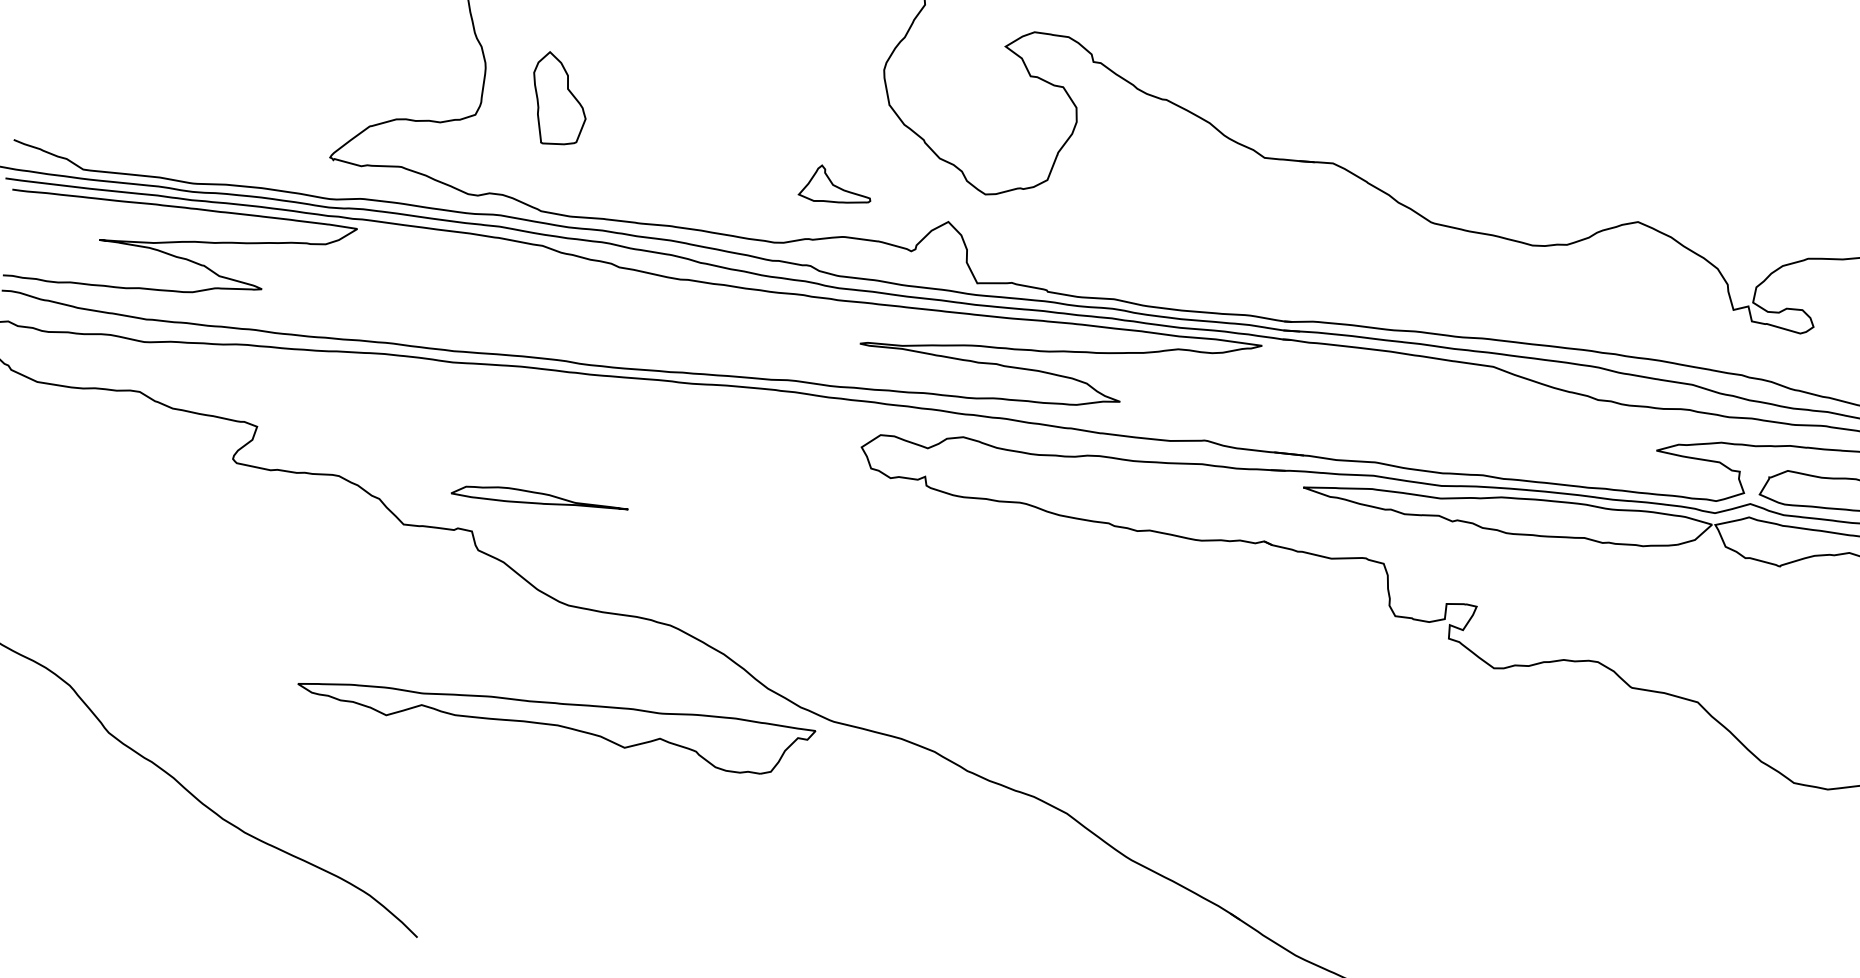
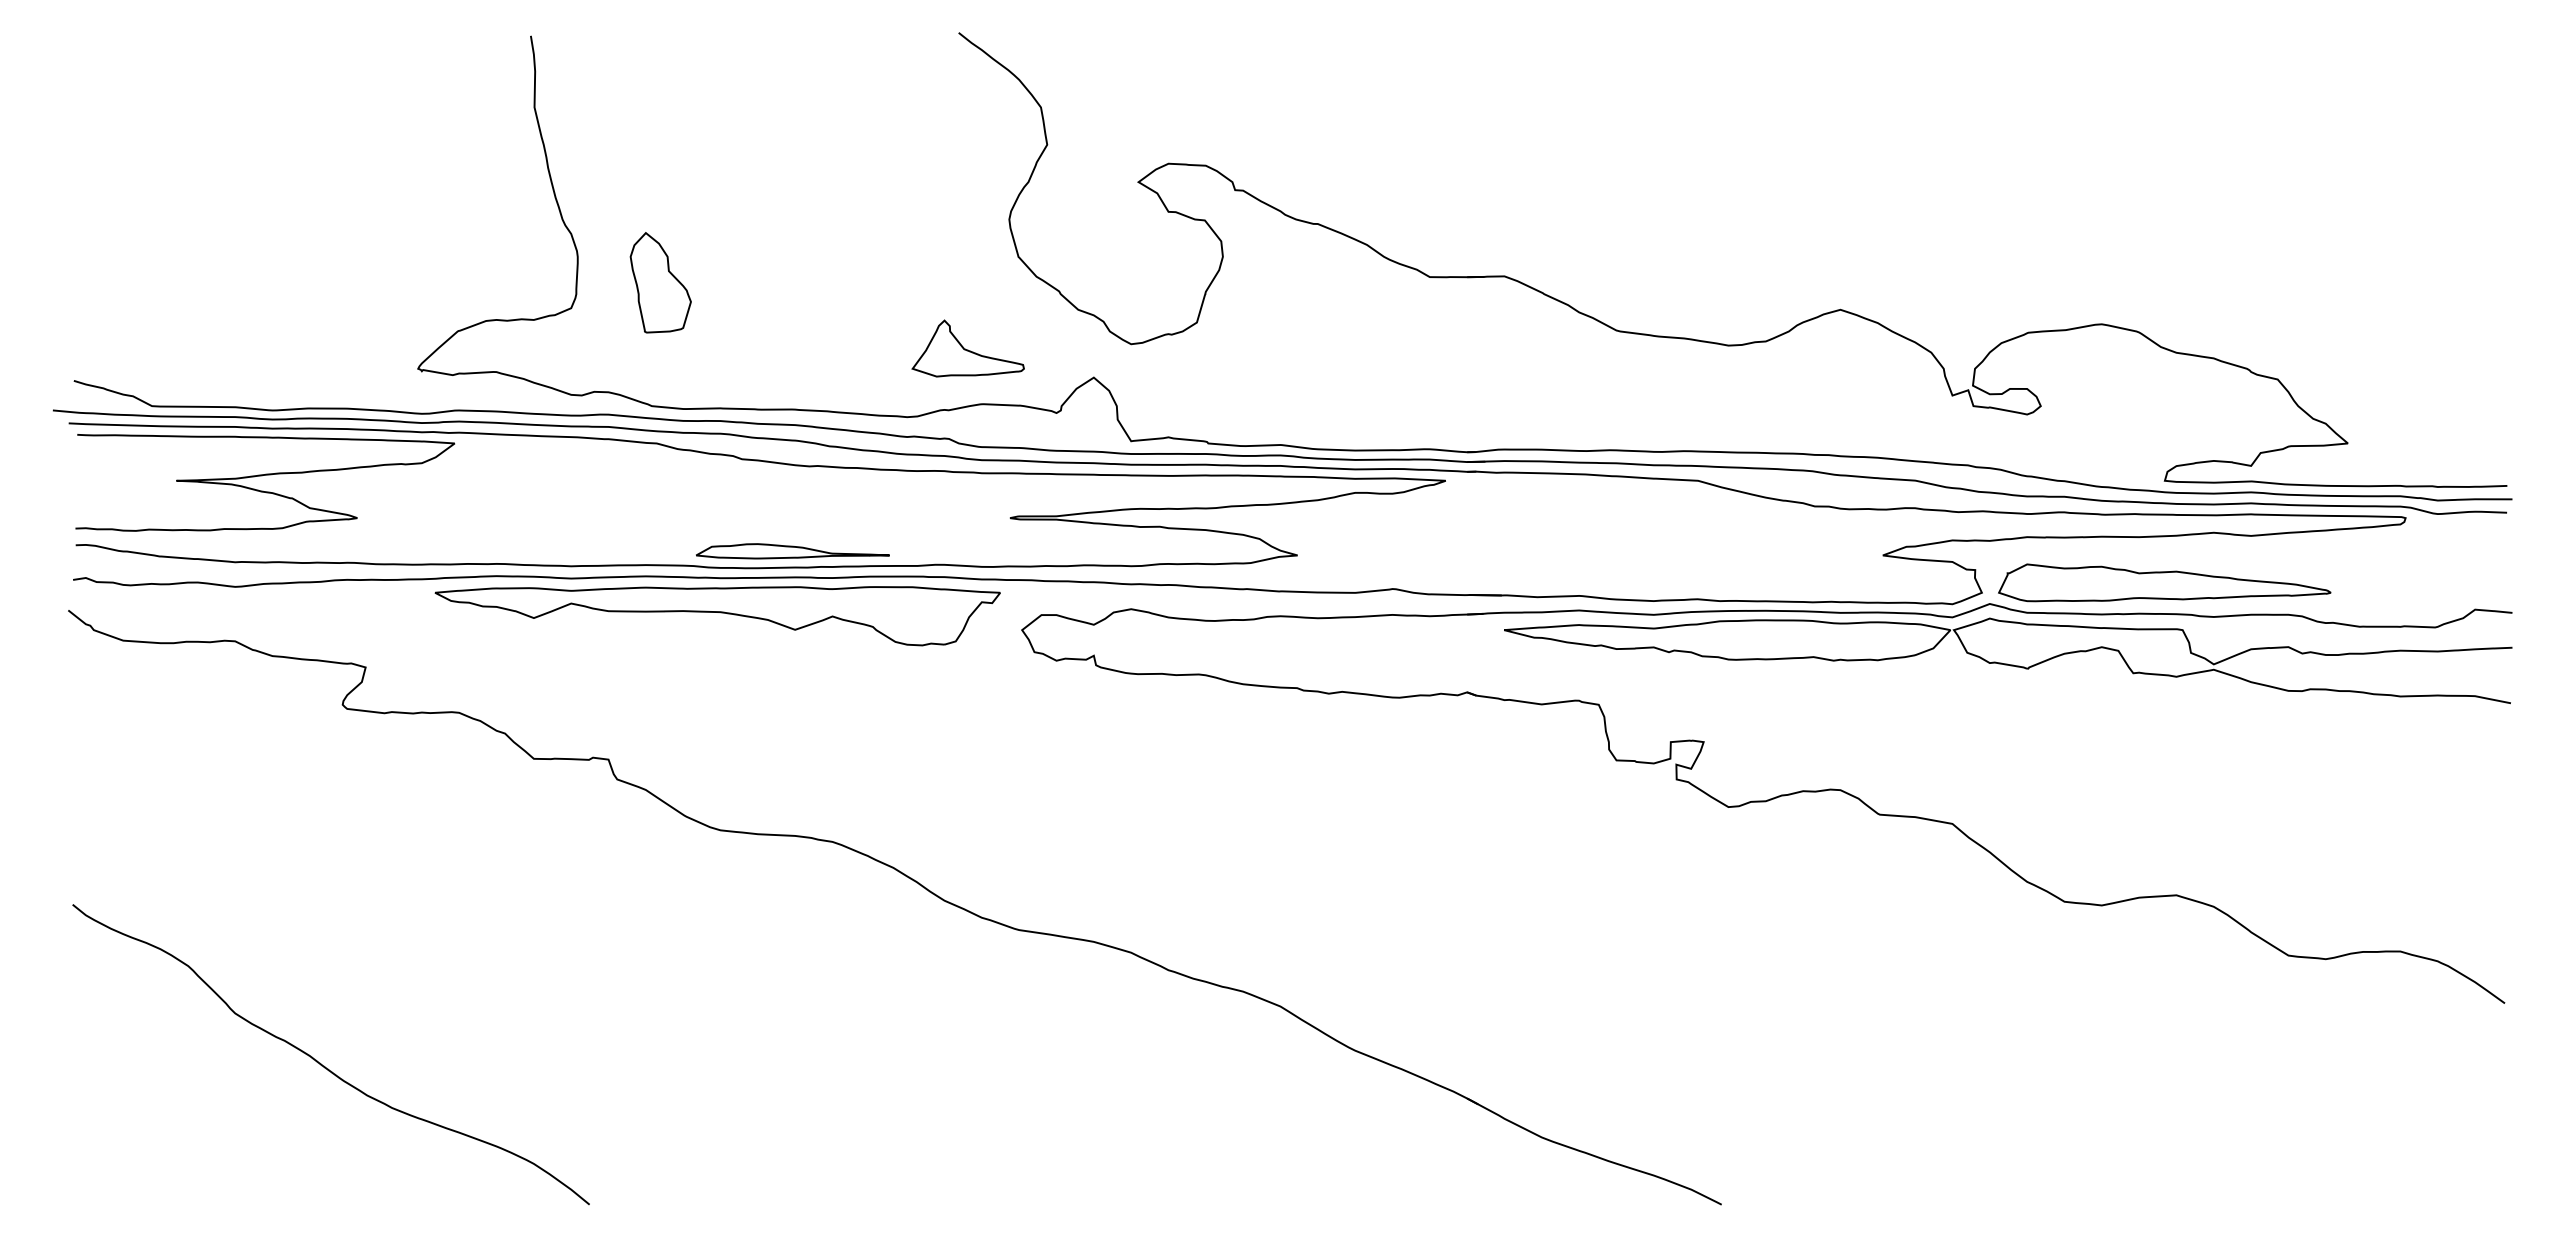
part: (835, 184) -> (967, 348), size x1.43
part: (539, 497) -> (792, 551), moved
part: (554, 729) -> (717, 616), moved

